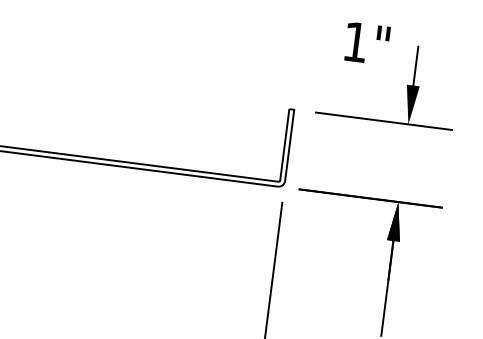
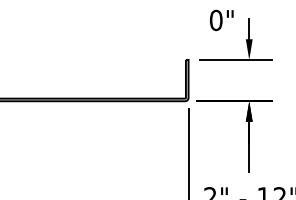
text: (354, 42) -> (215, 20), 1" -> 0"

